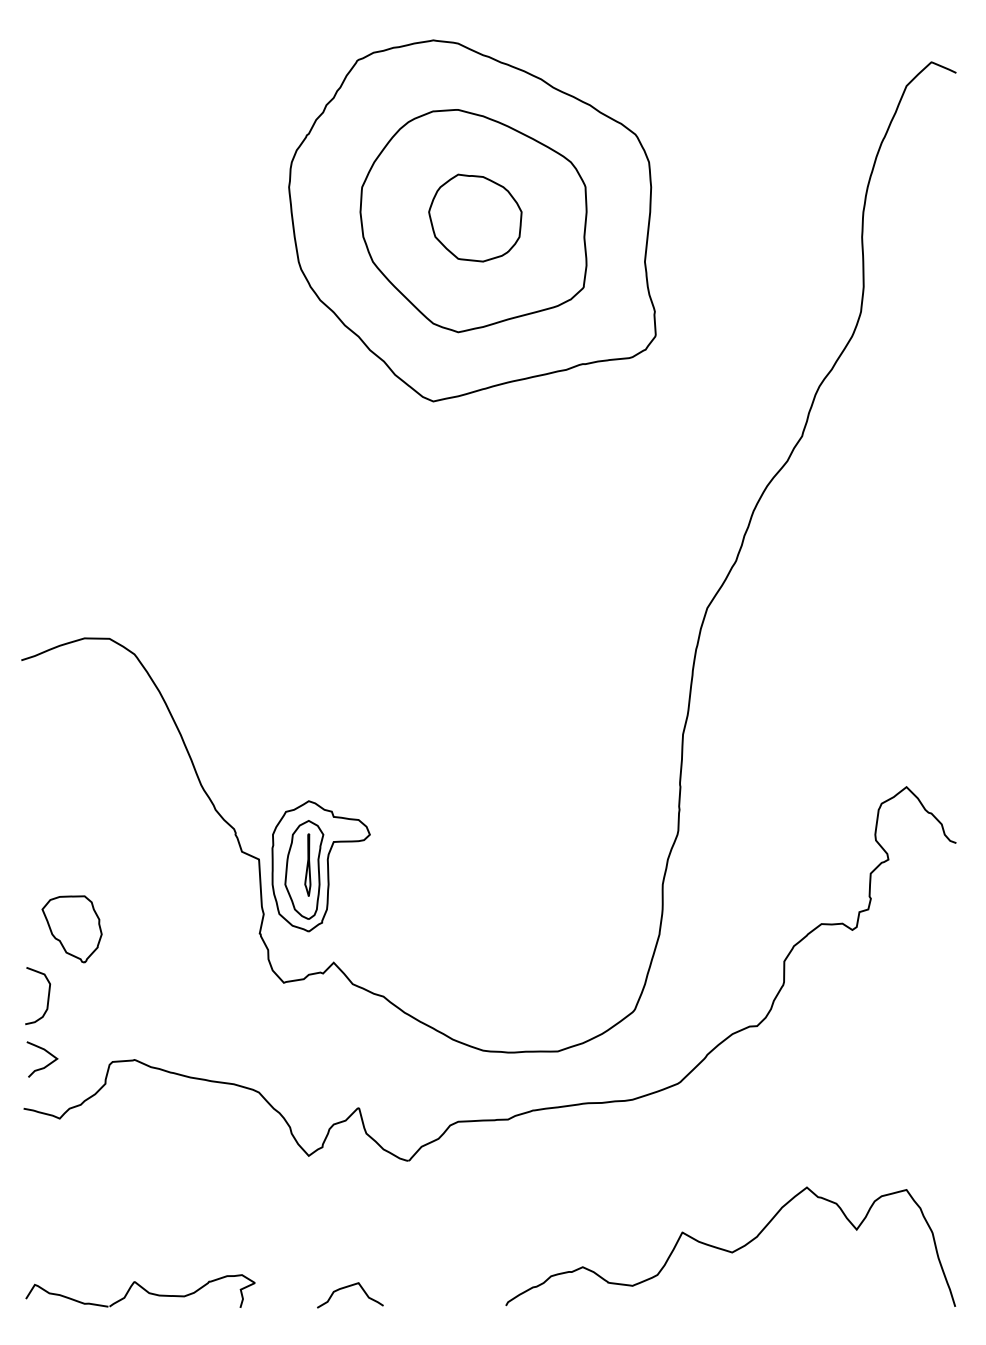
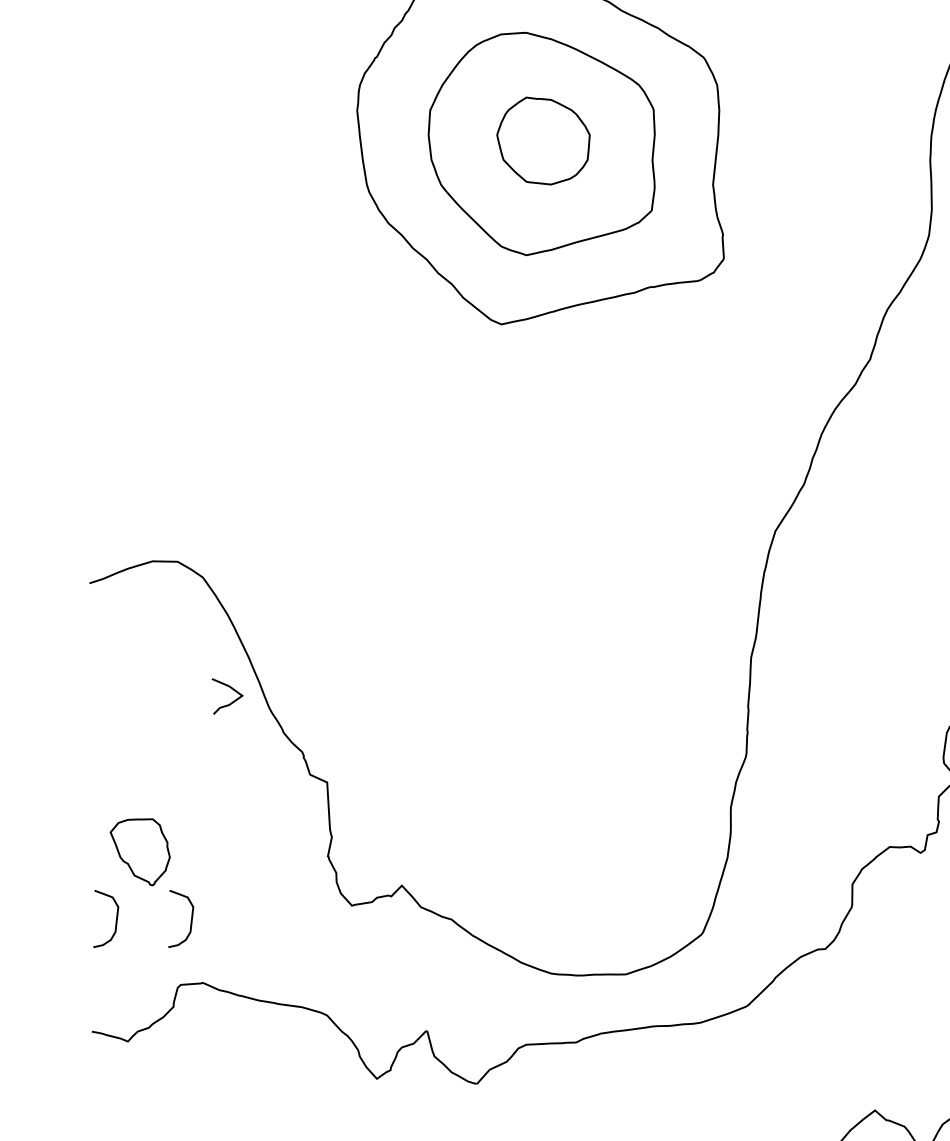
part: (320, 866) -> (388, 789), removed
curve: (122, 996) -> (190, 919), added
curve: (45, 1065) -> (230, 702), moved

